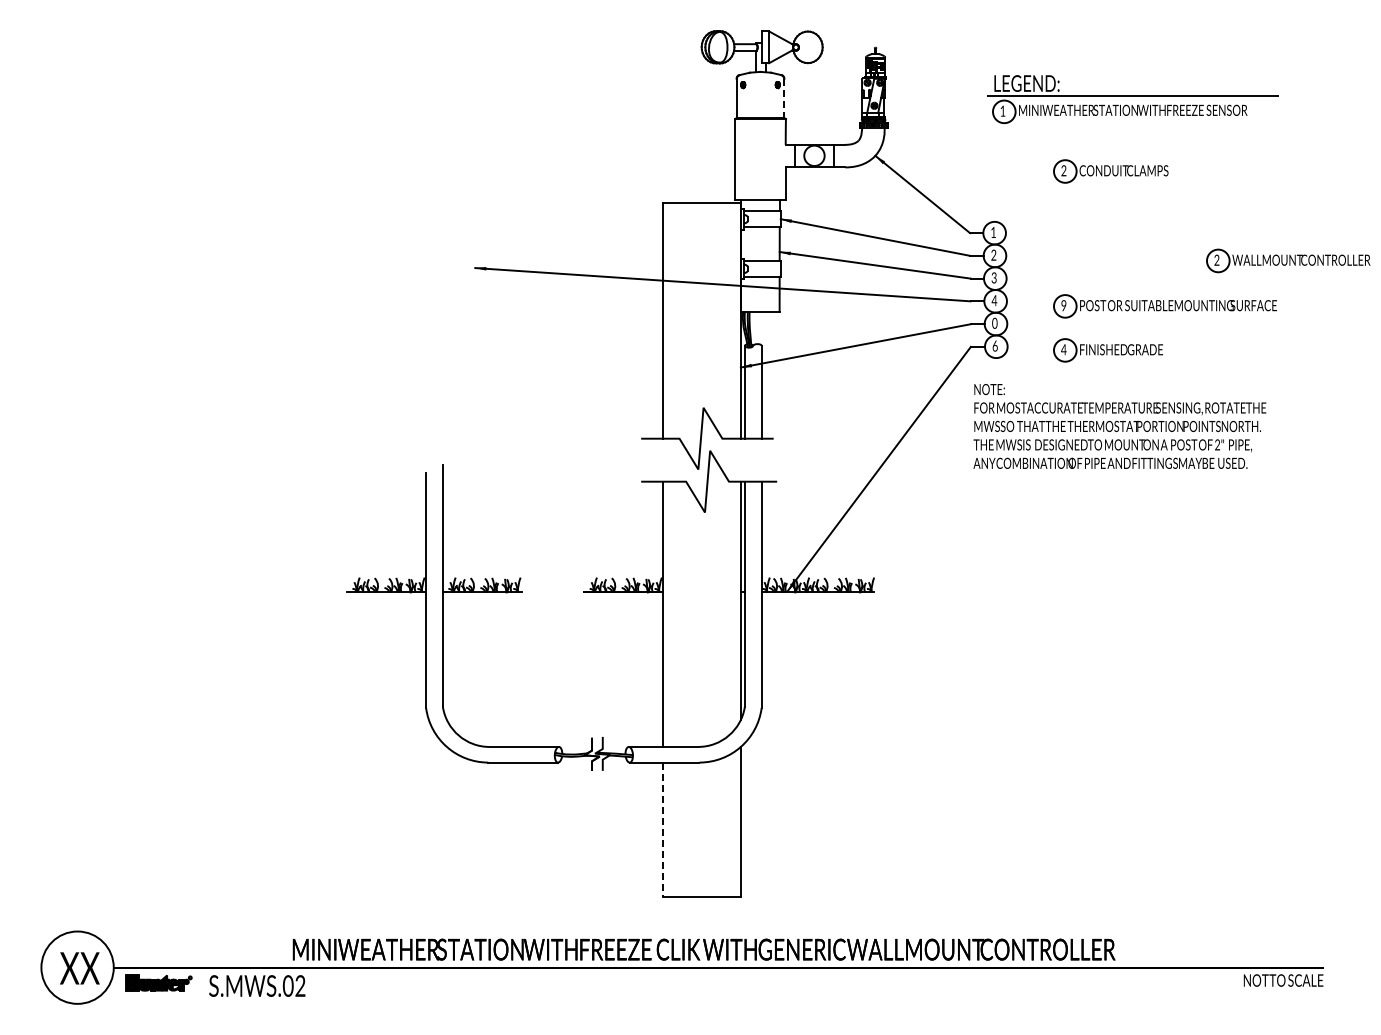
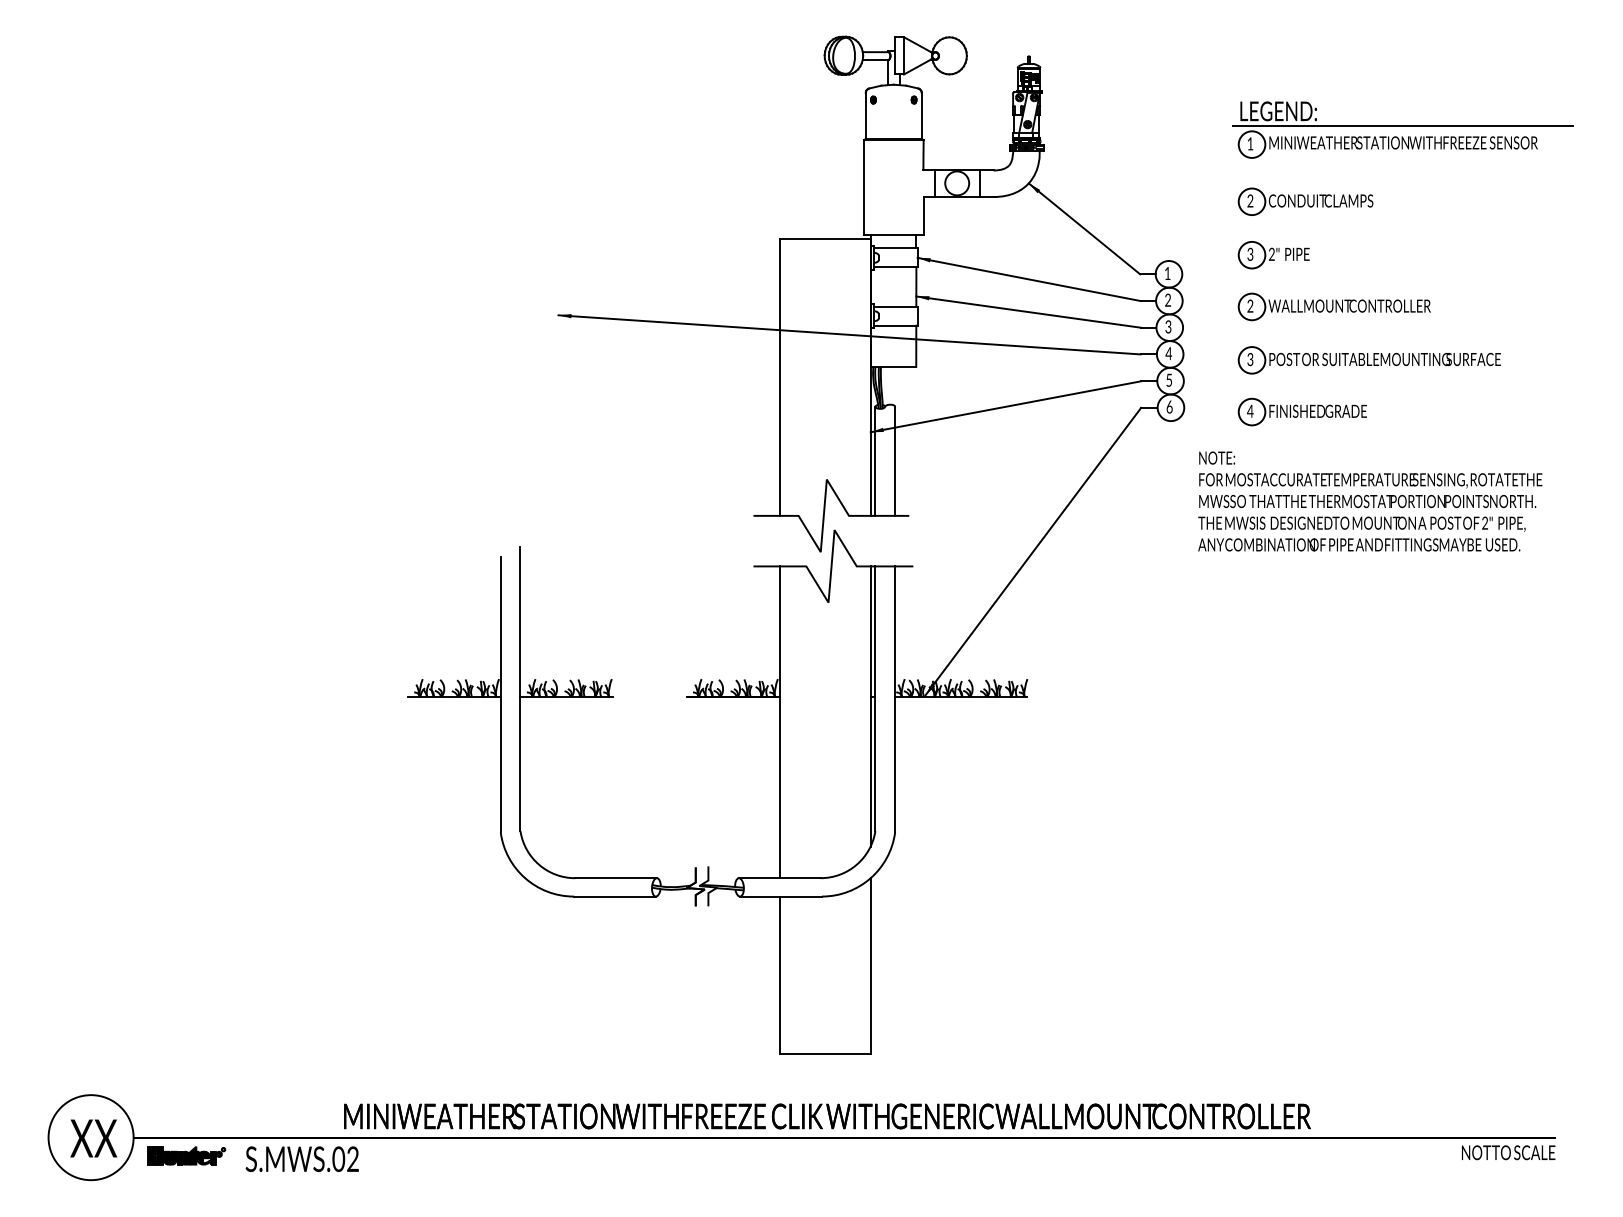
line: (784, 98) -> (921, 116), dashed -> solid
part: (1132, 99) -> (1402, 130), moved
part: (1083, 216) -> (1273, 254), added
part: (1288, 260) -> (1334, 306), moved
text: (1063, 306) -> (1249, 360), 9 -> 3
text: (994, 322) -> (1168, 379), 0 -> 5
text: (1119, 426) -> (1369, 501), moved
line: (663, 830) -> (779, 976), dashed -> solid

